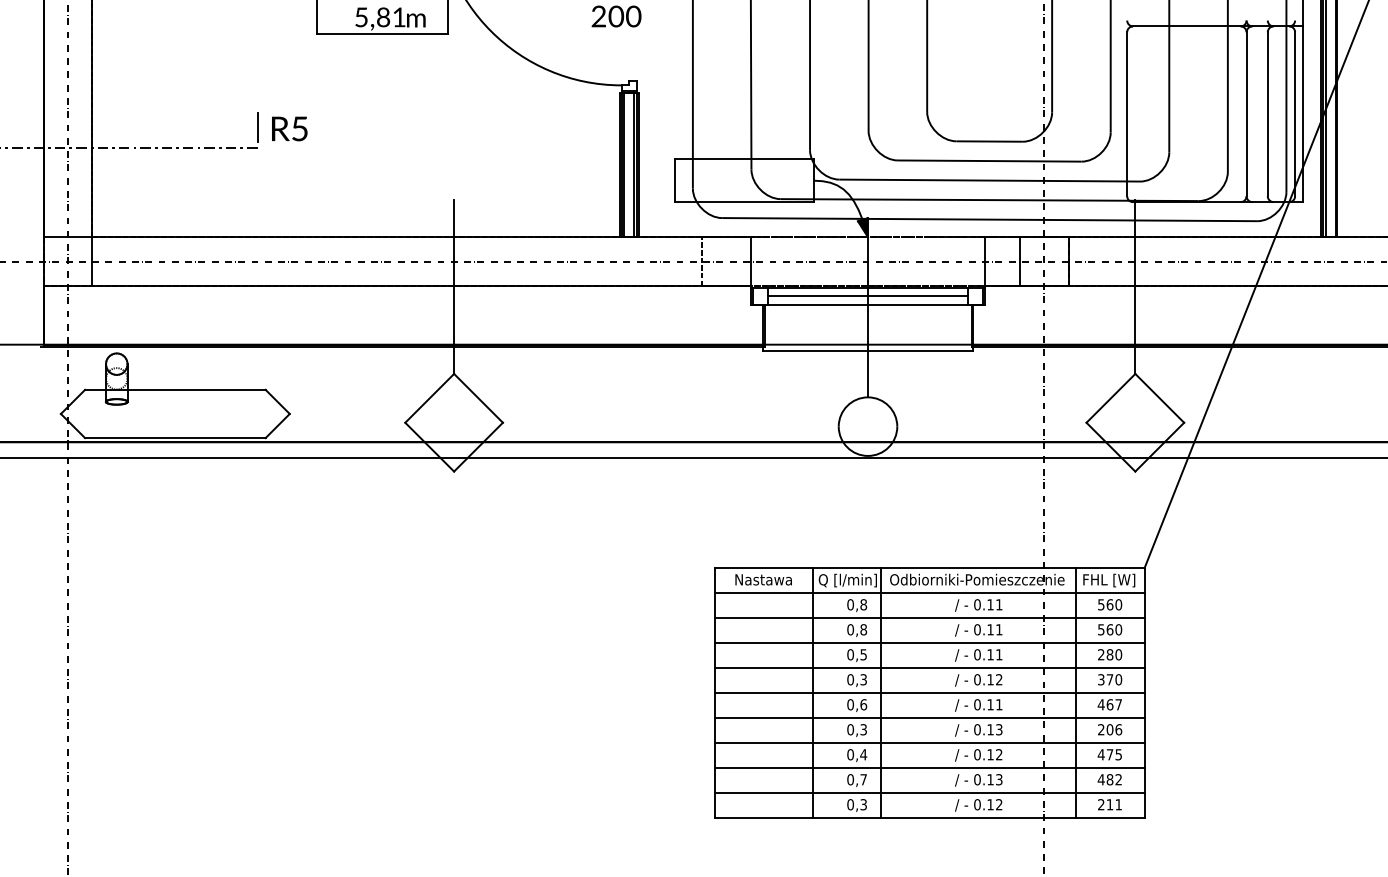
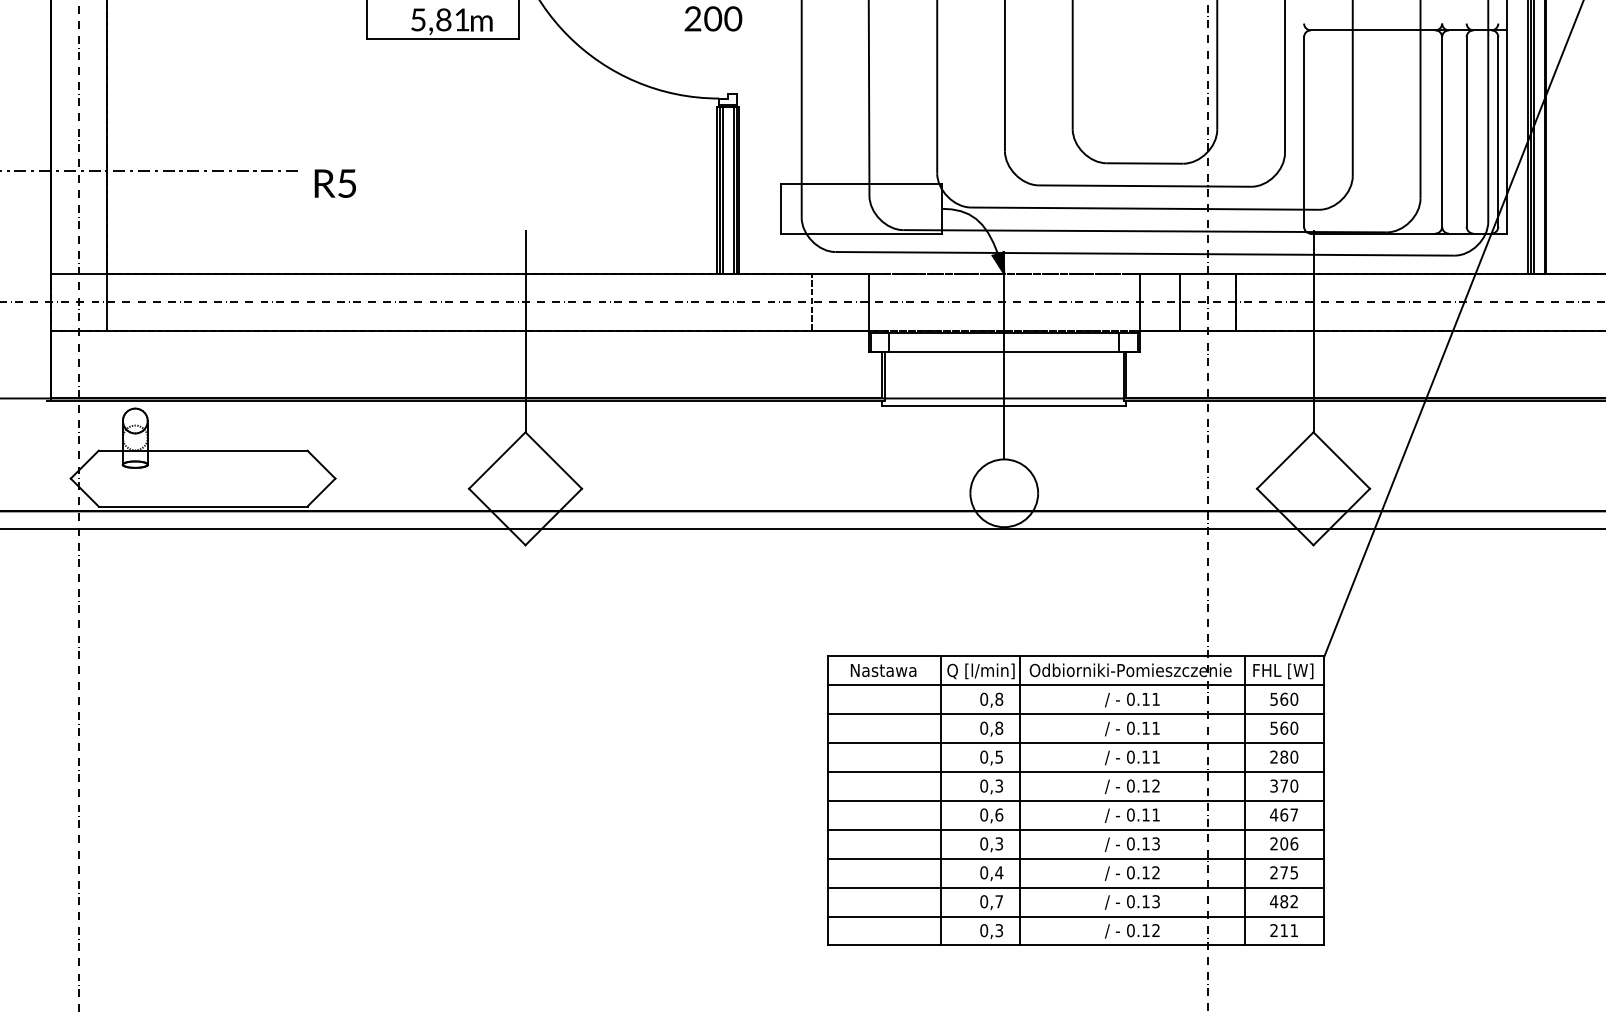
line: (257, 127) -> (298, 147), removed
text: (289, 128) -> (335, 183), moved
line: (867, 296) -> (1003, 342), removed
text: (1100, 754) -> (1273, 872), 475 -> 275

